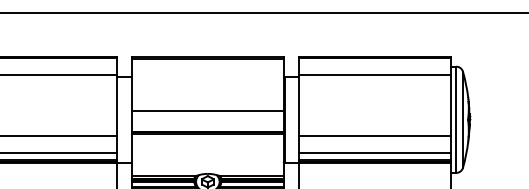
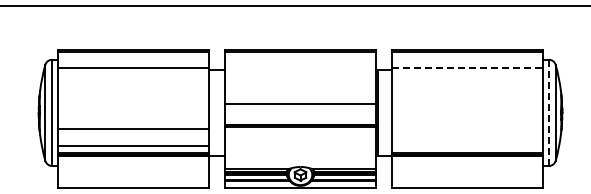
line: (374, 75) -> (467, 68), solid -> dashed
line: (456, 119) -> (549, 112), solid -> dashed
line: (374, 136) -> (467, 129), removed
line: (374, 153) -> (467, 146), removed

